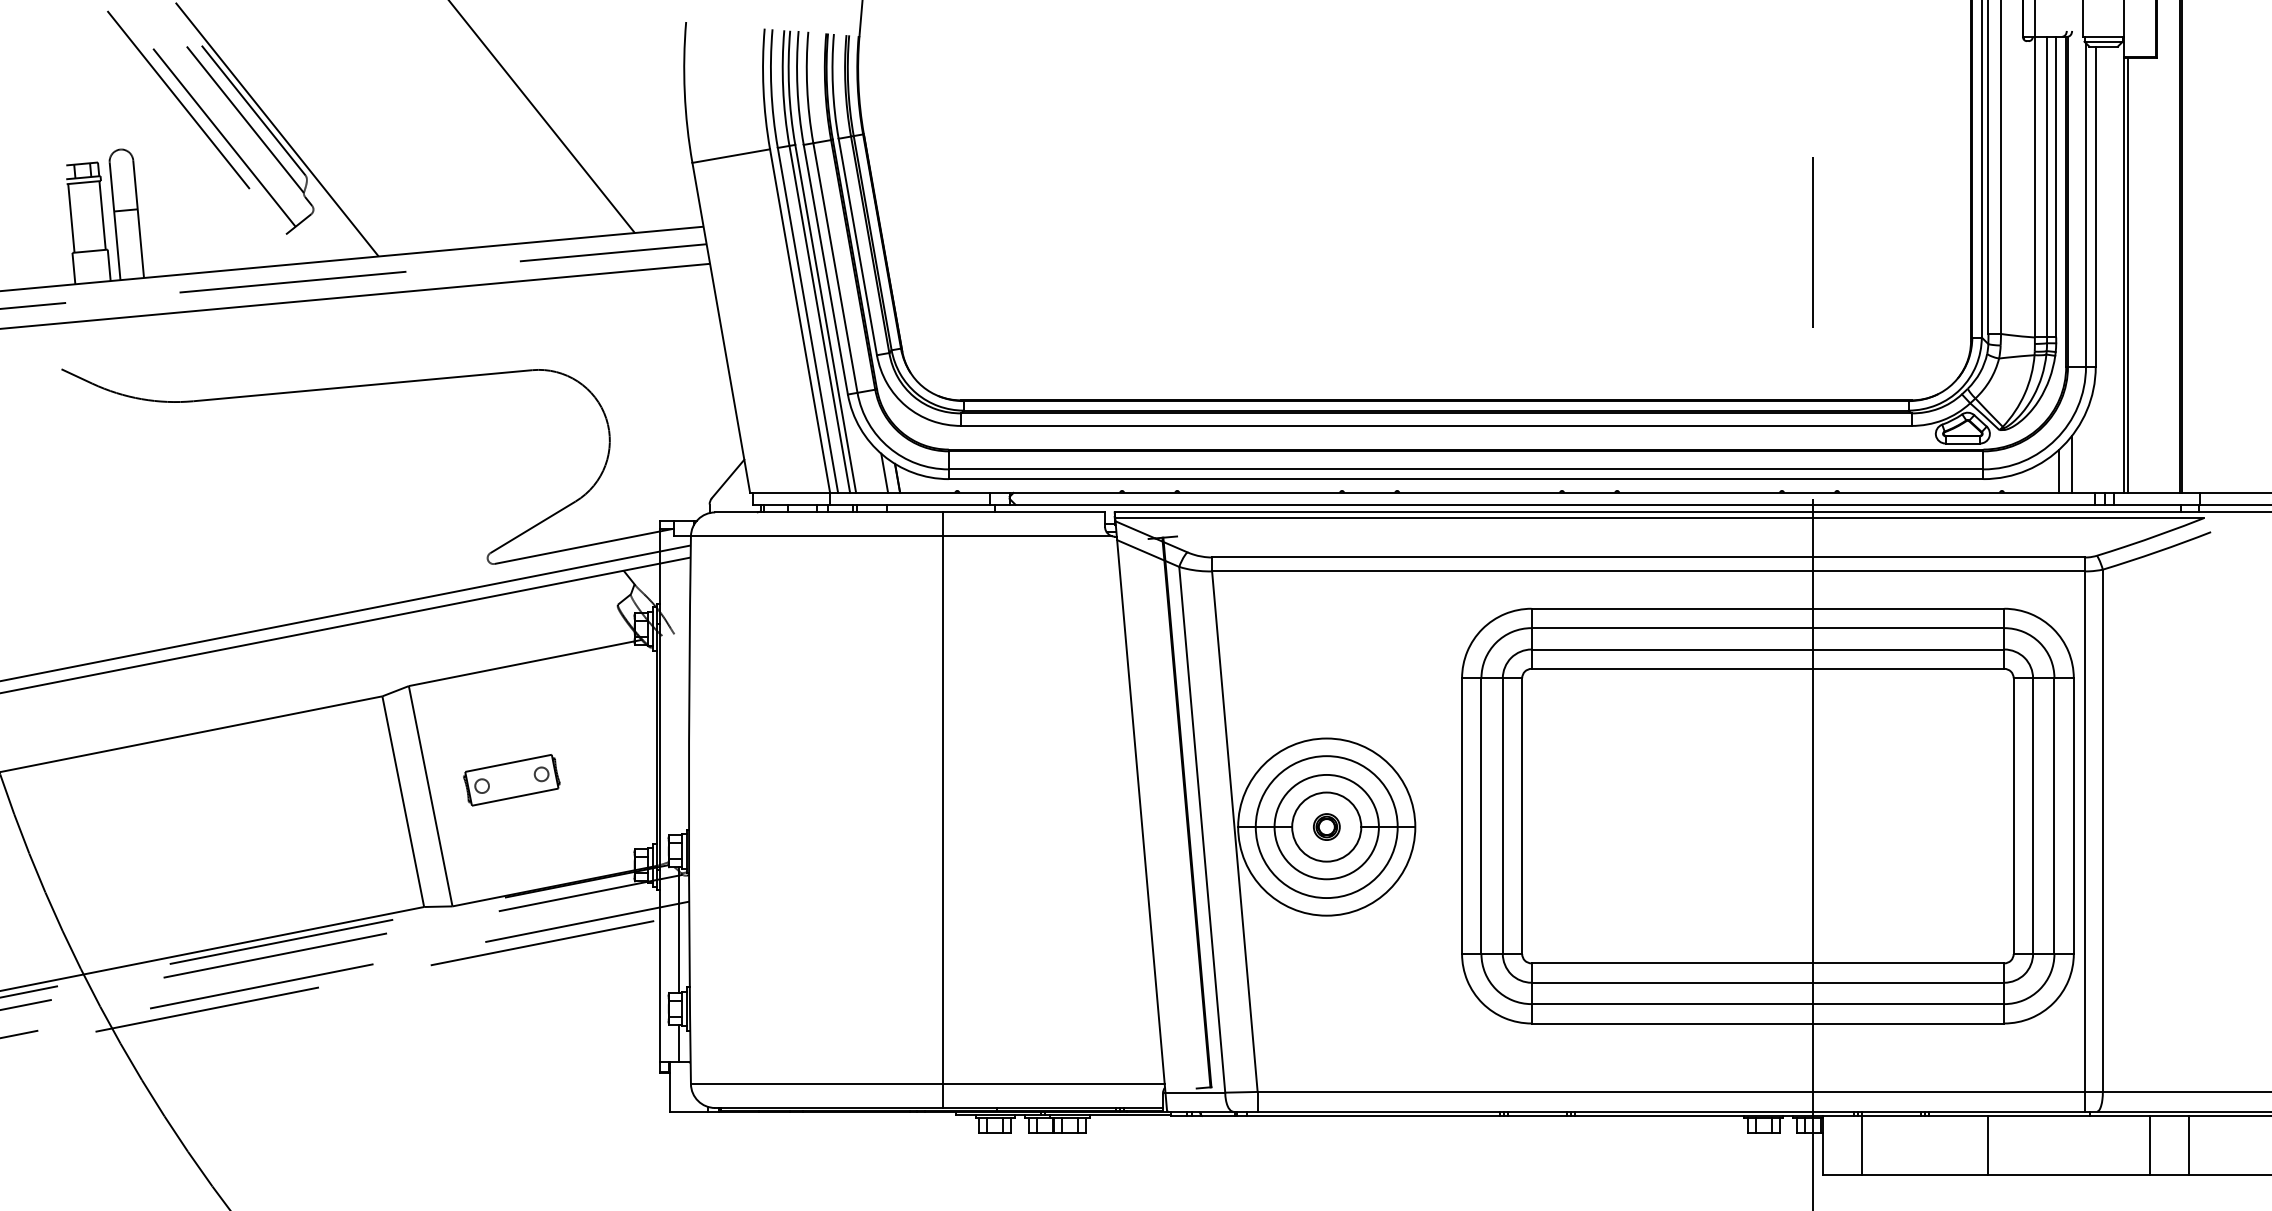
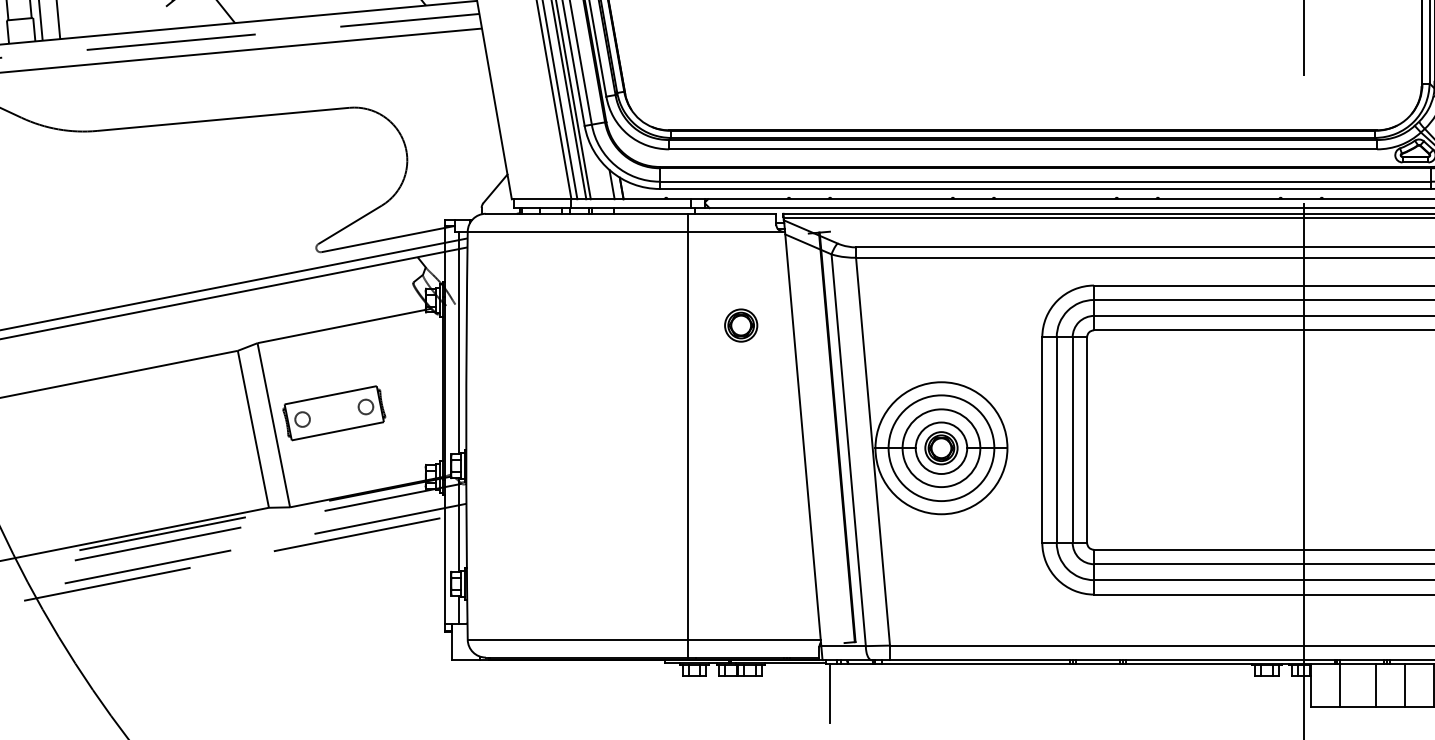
part: (1057, 661) -> (740, 324), added
line: (679, 685) -> (459, 342), added
part: (511, 780) -> (334, 413), size x1.43
line: (942, 810) -> (687, 435), moved
part: (1326, 826) -> (941, 447), size x1.67
line: (1909, 1145) -> (1375, 685), added
line: (1948, 1145) -> (1404, 685), added
line: (1177, 1156) -> (830, 693), added

